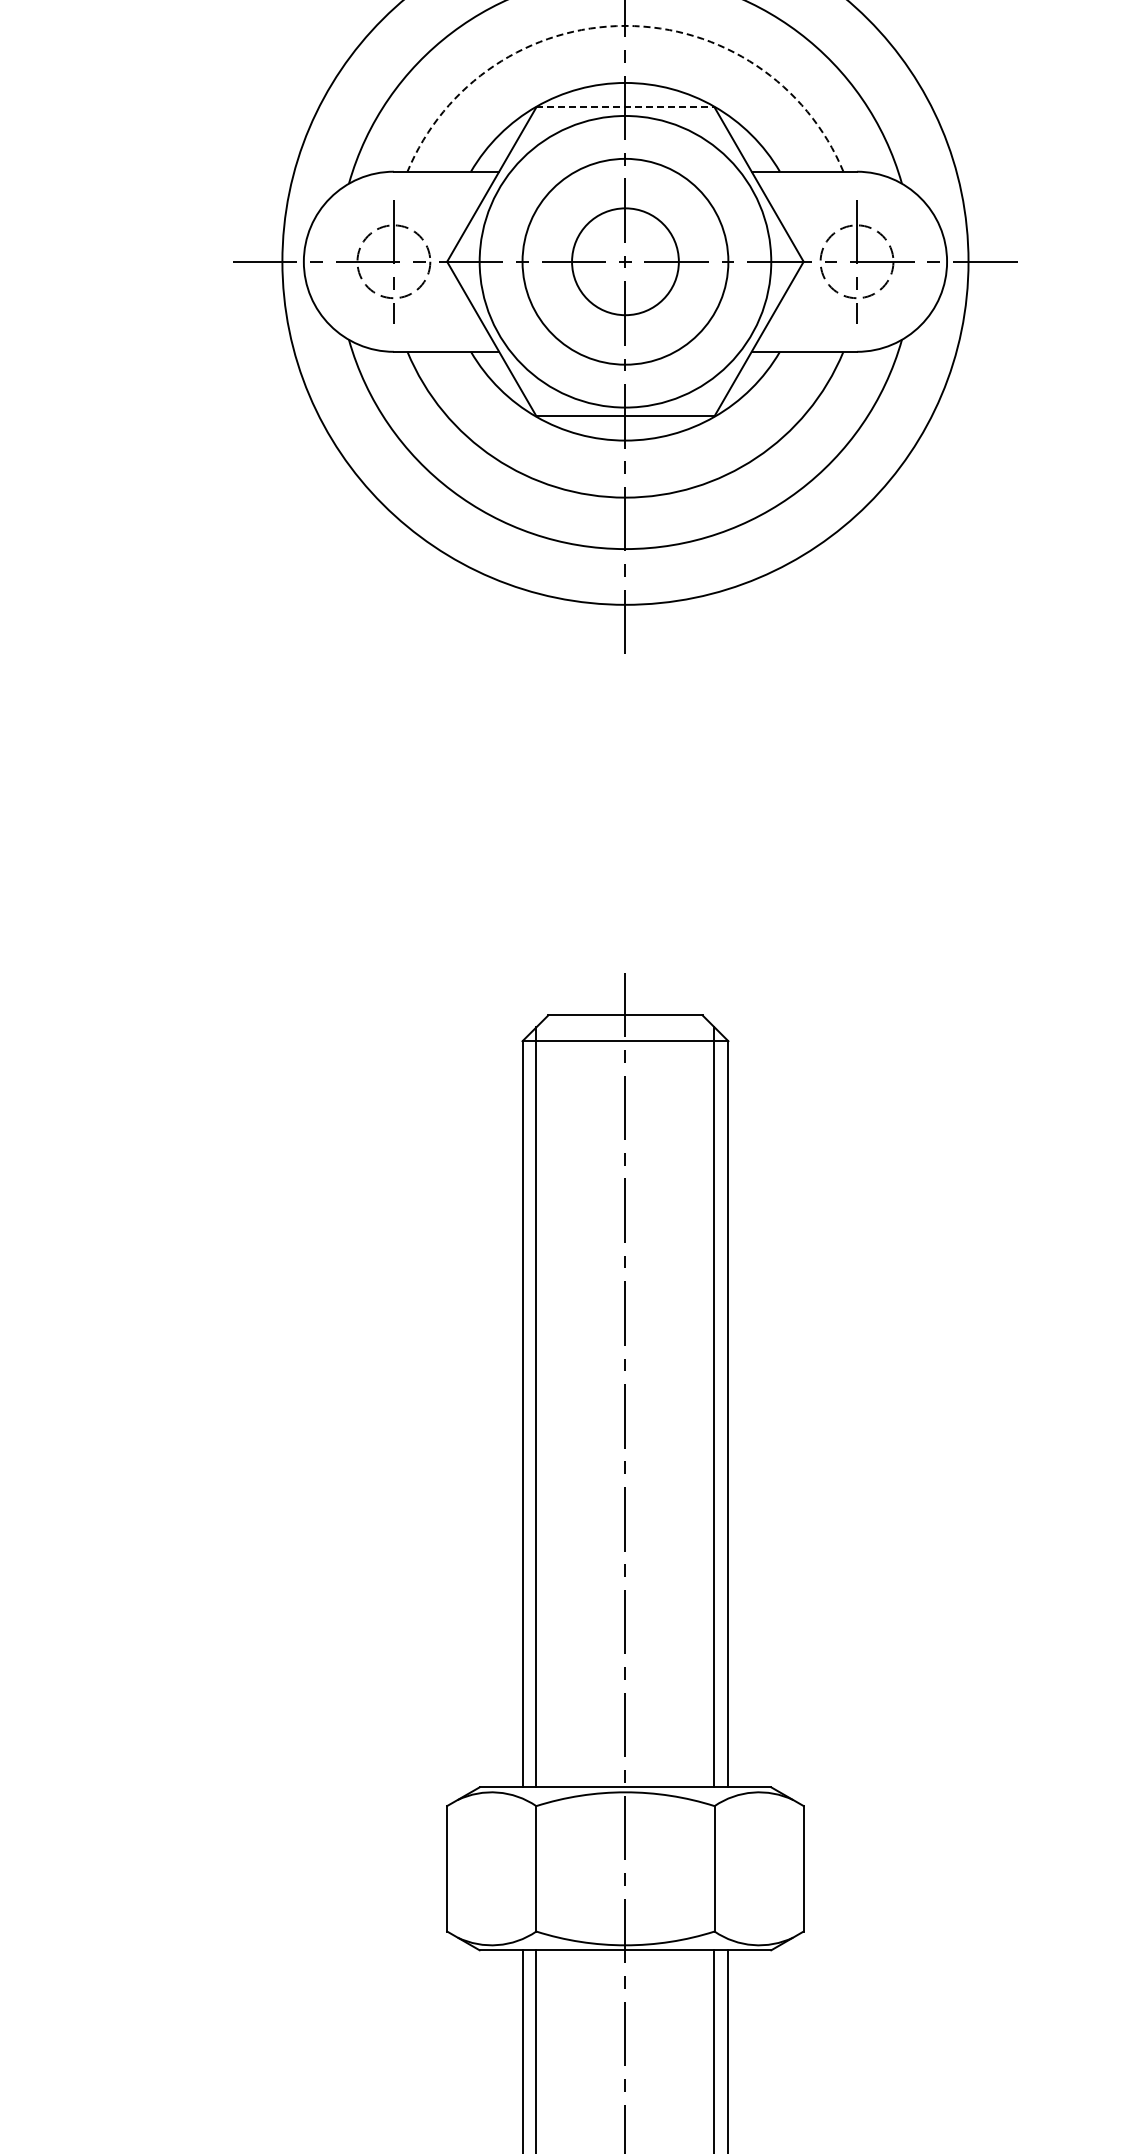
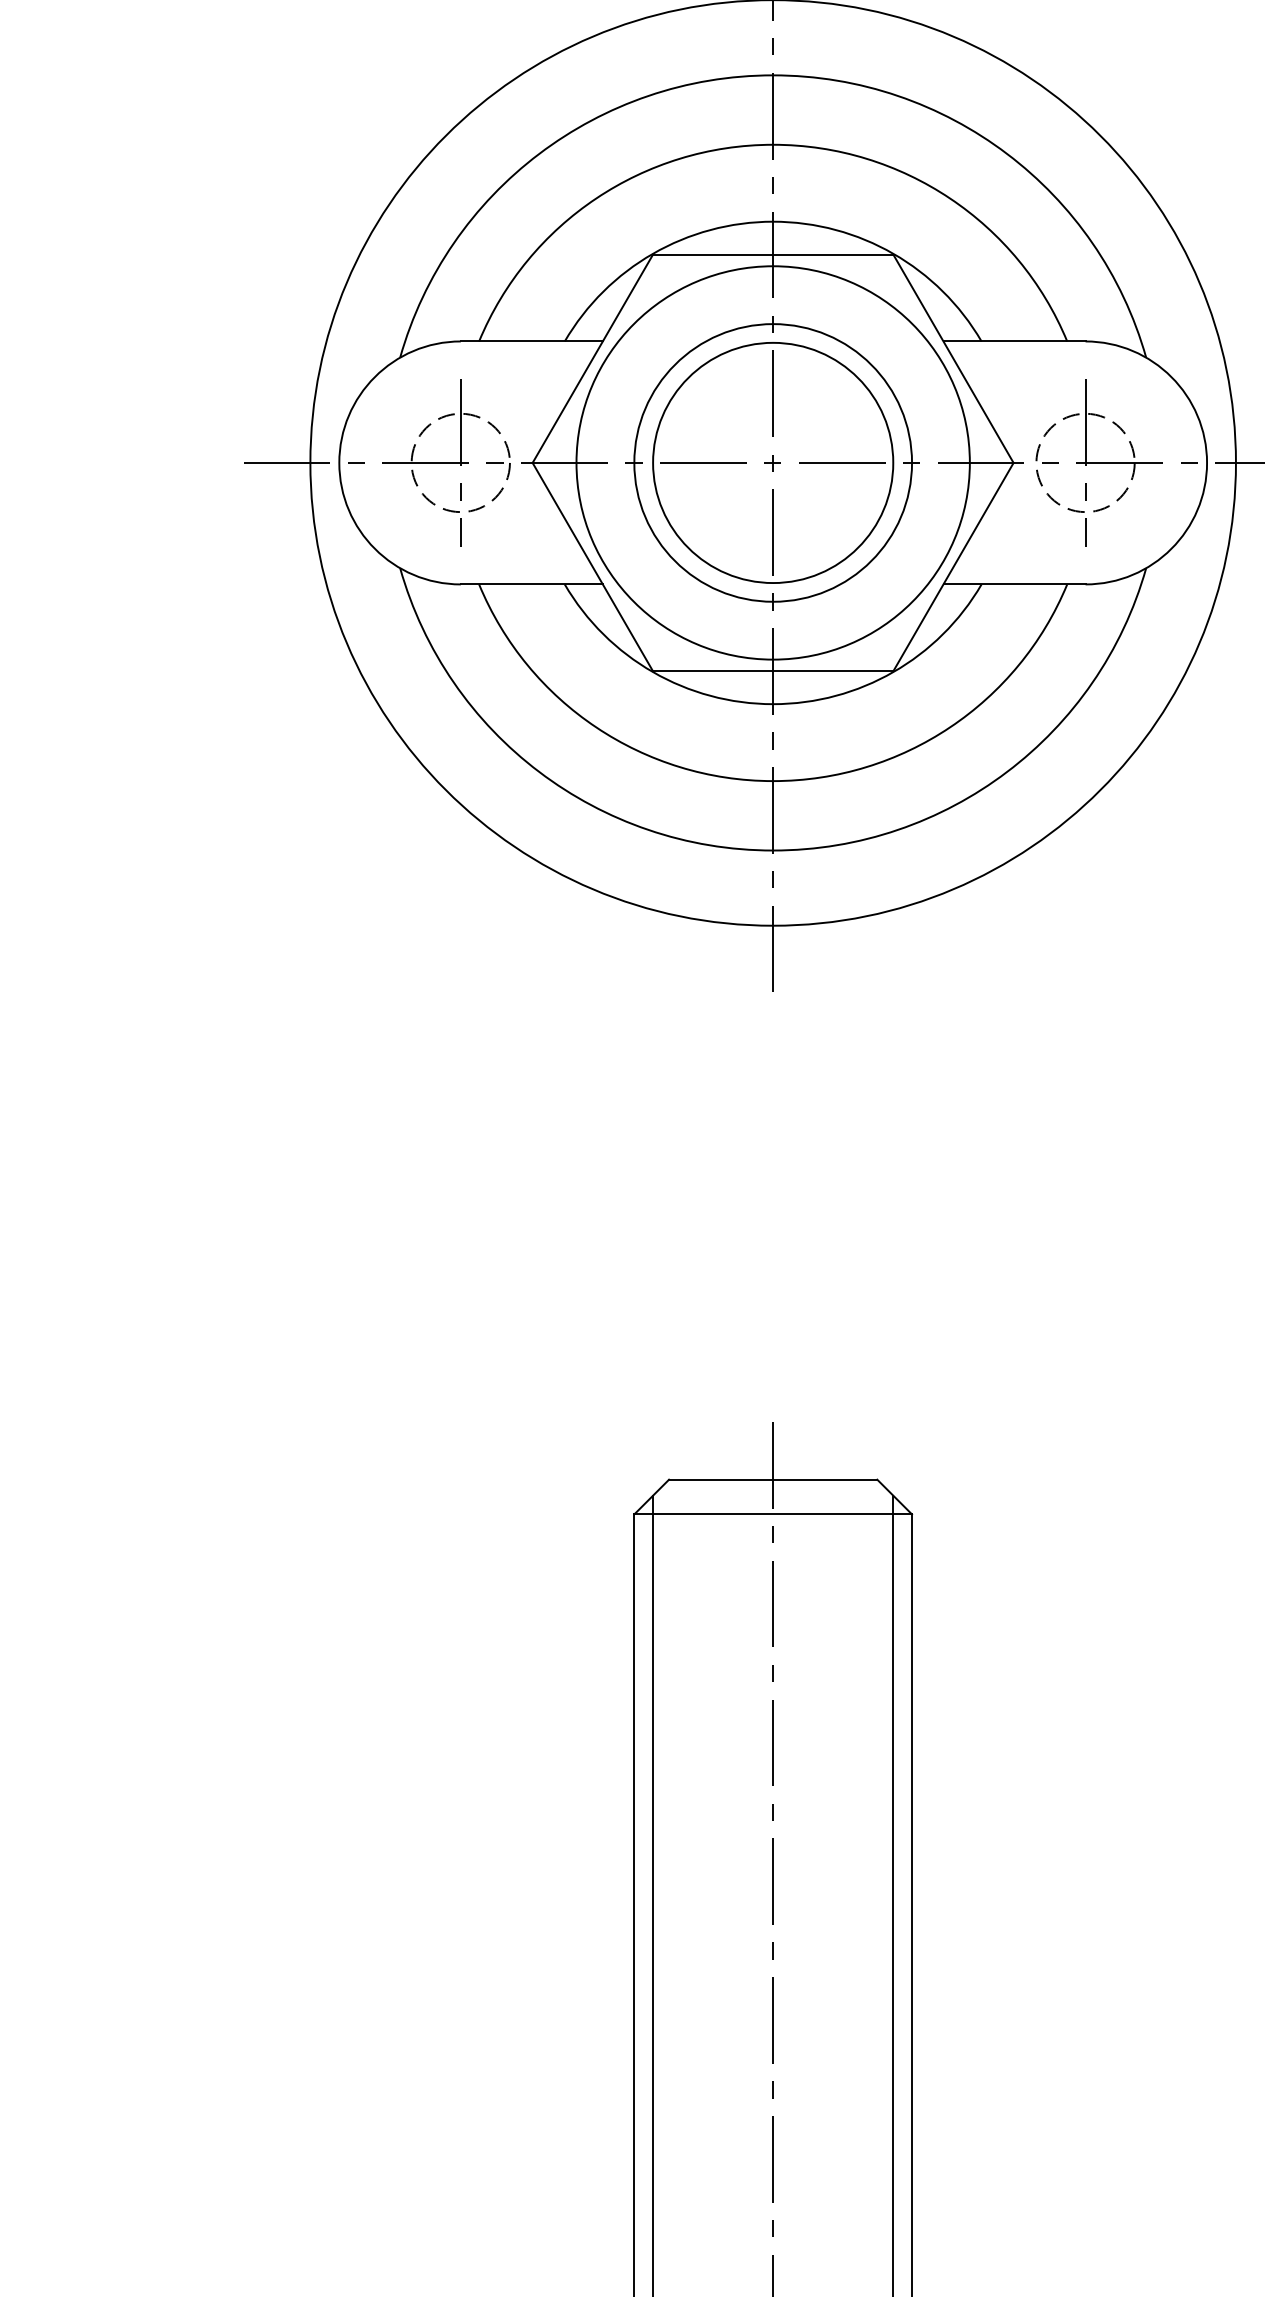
arc: (625, 25) -> (773, 144), dashed -> solid
line: (625, 107) -> (773, 254), dashed -> solid
circle: (625, 261) -> (773, 462), size x1.67

